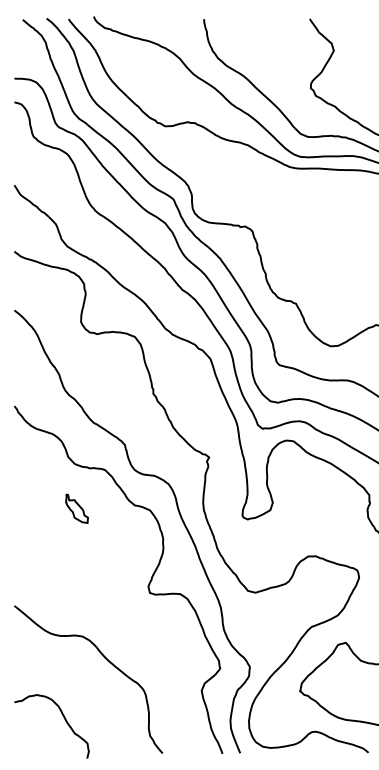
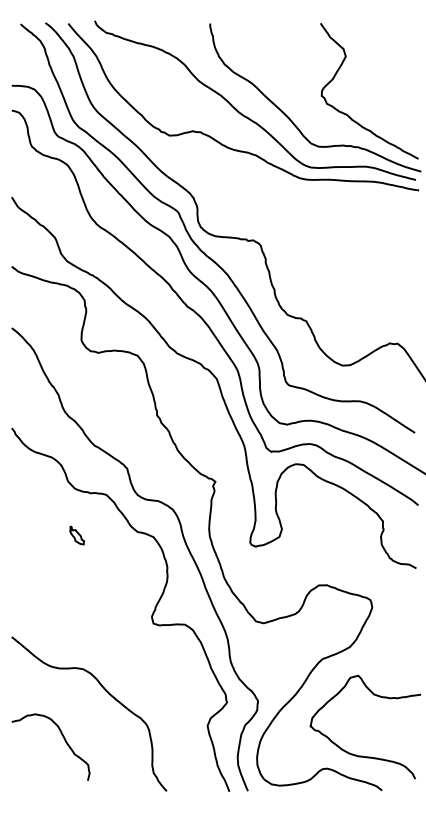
part: (76, 508) -> (76, 535), size x0.6
curve: (64, 720) -> (64, 740), moved

